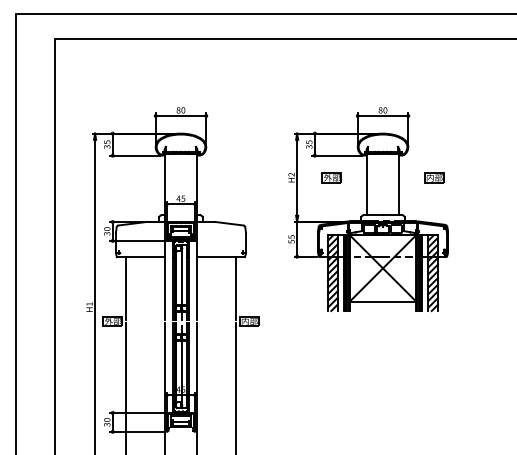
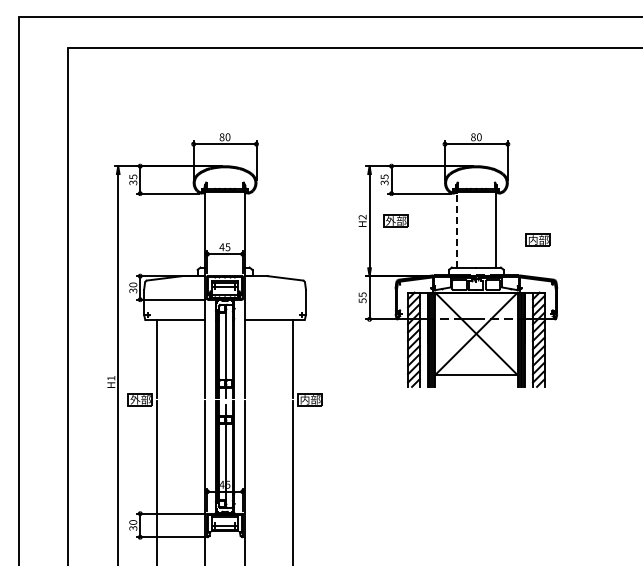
part: (331, 177) -> (395, 220), moved
part: (433, 177) -> (537, 239), moved
line: (367, 183) -> (456, 228), solid -> dashed

